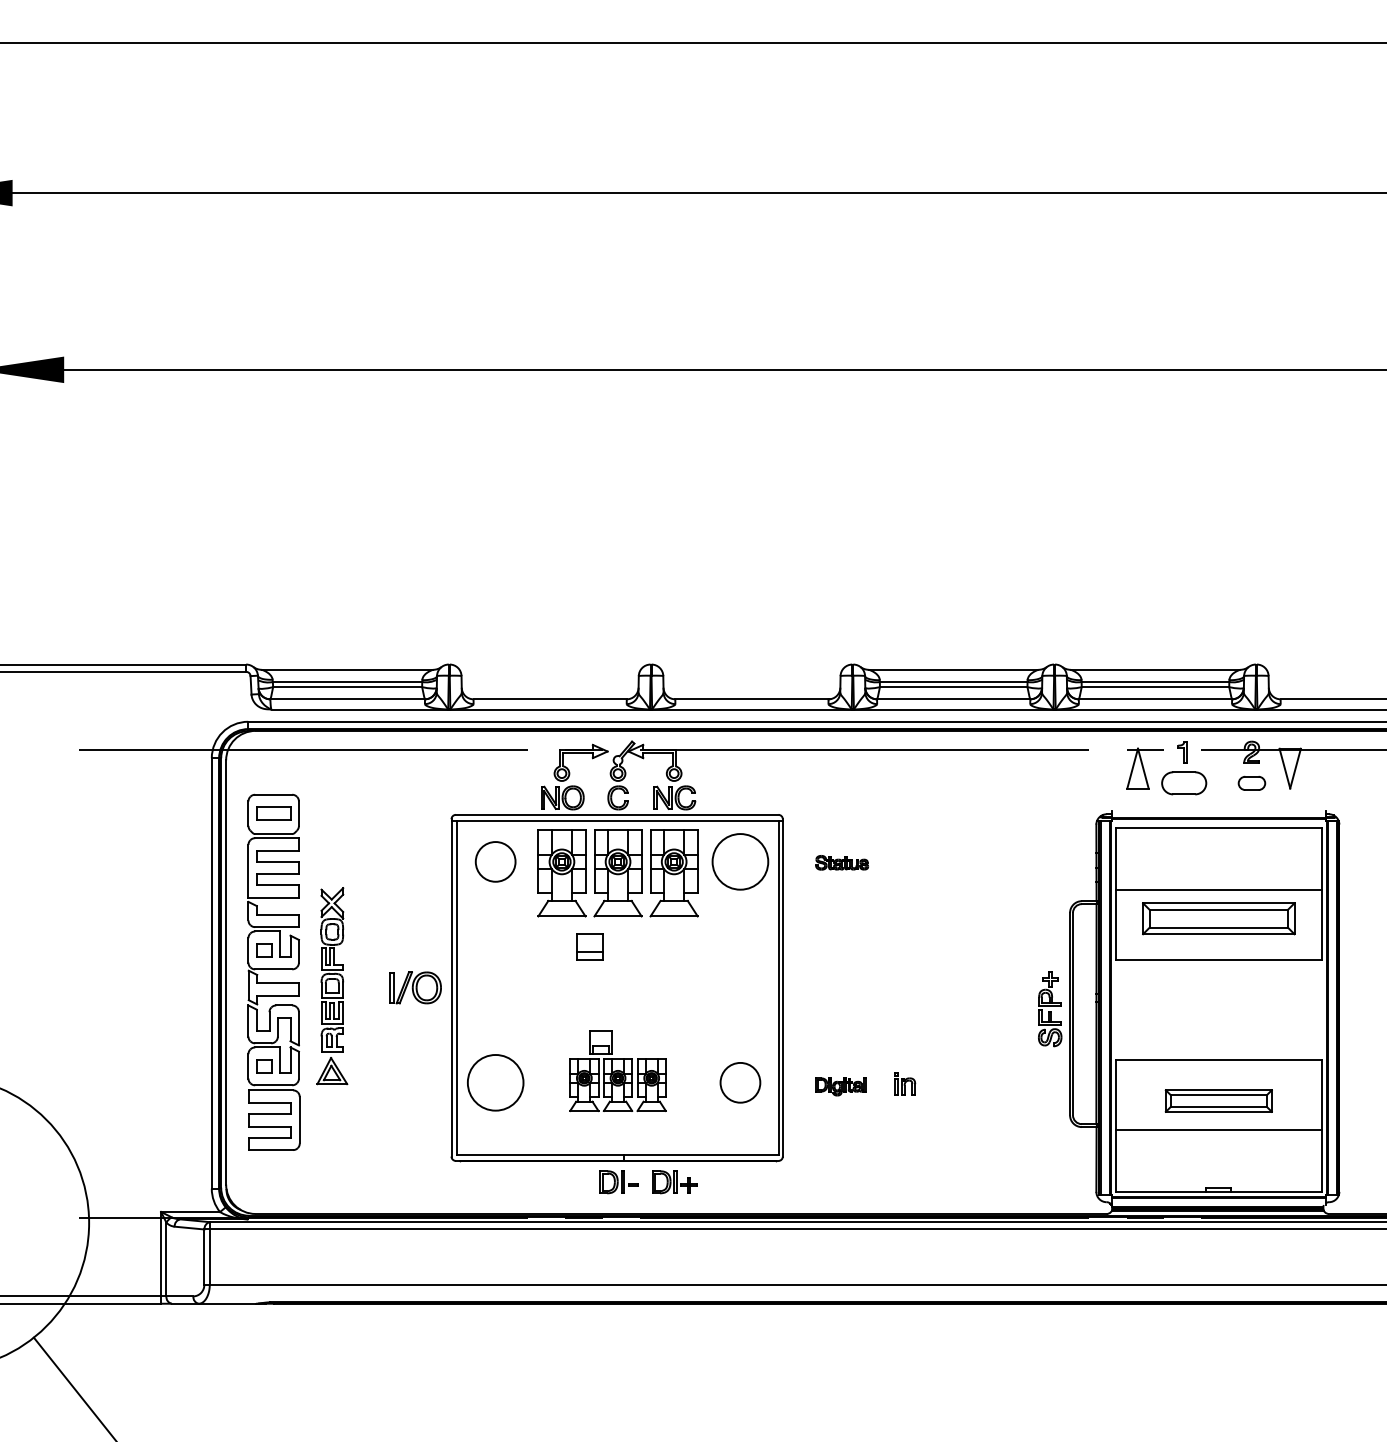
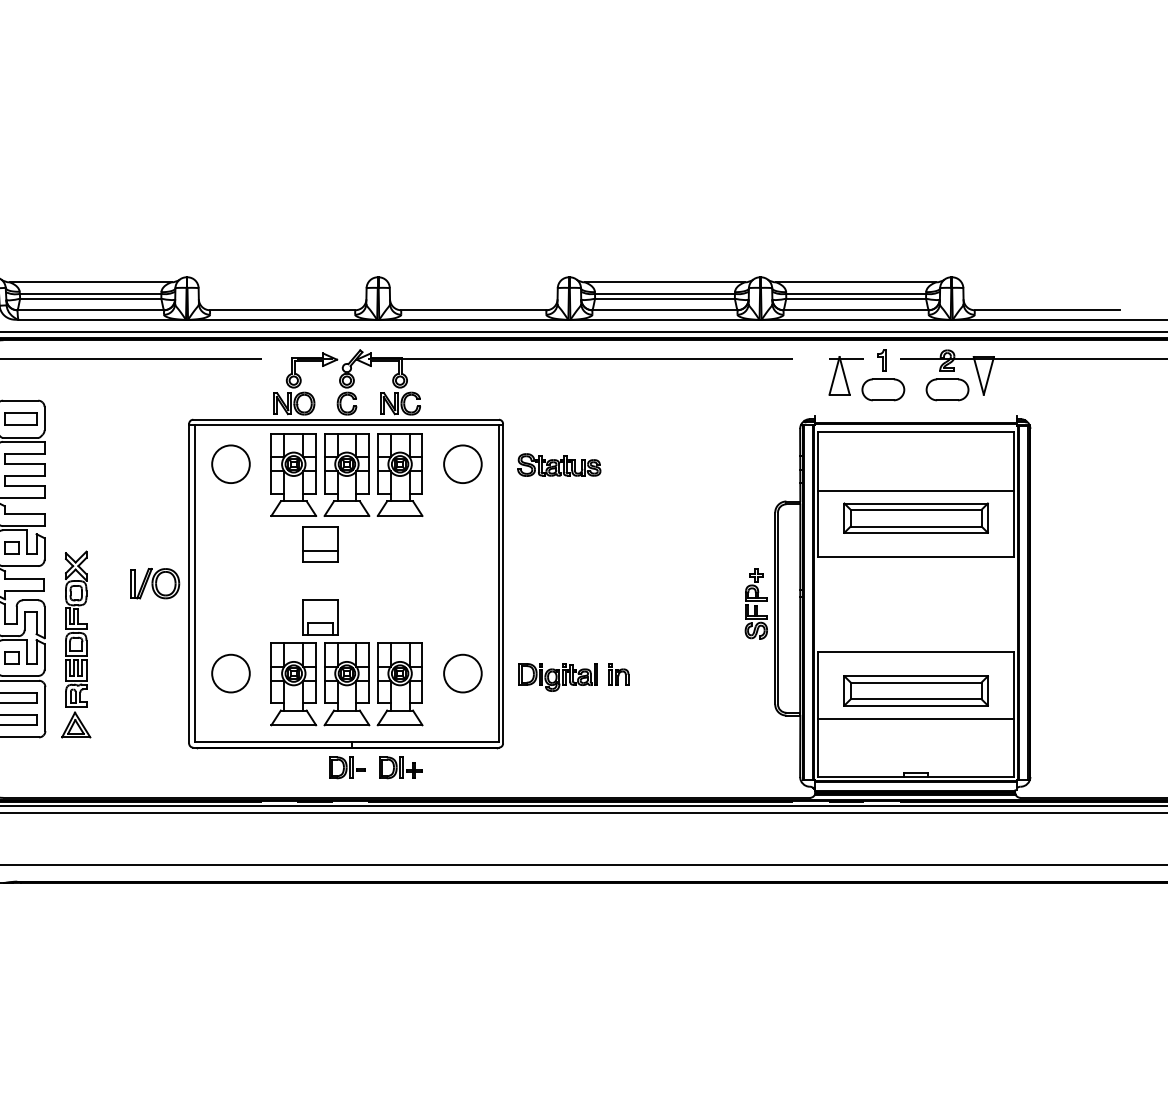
part: (1251, 783) -> (947, 390), size x1.67
circle: (740, 861) -> (462, 463), size x0.71
part: (841, 862) -> (558, 464), size x1.67
part: (589, 946) -> (319, 544), size x1.43
part: (332, 986) -> (76, 644), moved
part: (617, 1071) -> (346, 662), size x1.67
circle: (495, 1082) -> (230, 673), size x0.71
part: (840, 1086) -> (557, 677), size x1.67
part: (1218, 1100) -> (915, 690), size x1.43

